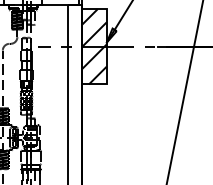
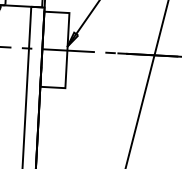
hatch: (93, 46) -> (54, 49), removed

